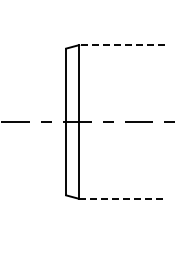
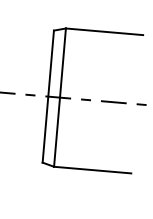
line: (122, 45) -> (104, 32), dashed -> solid
line: (122, 198) -> (93, 169), dashed -> solid

